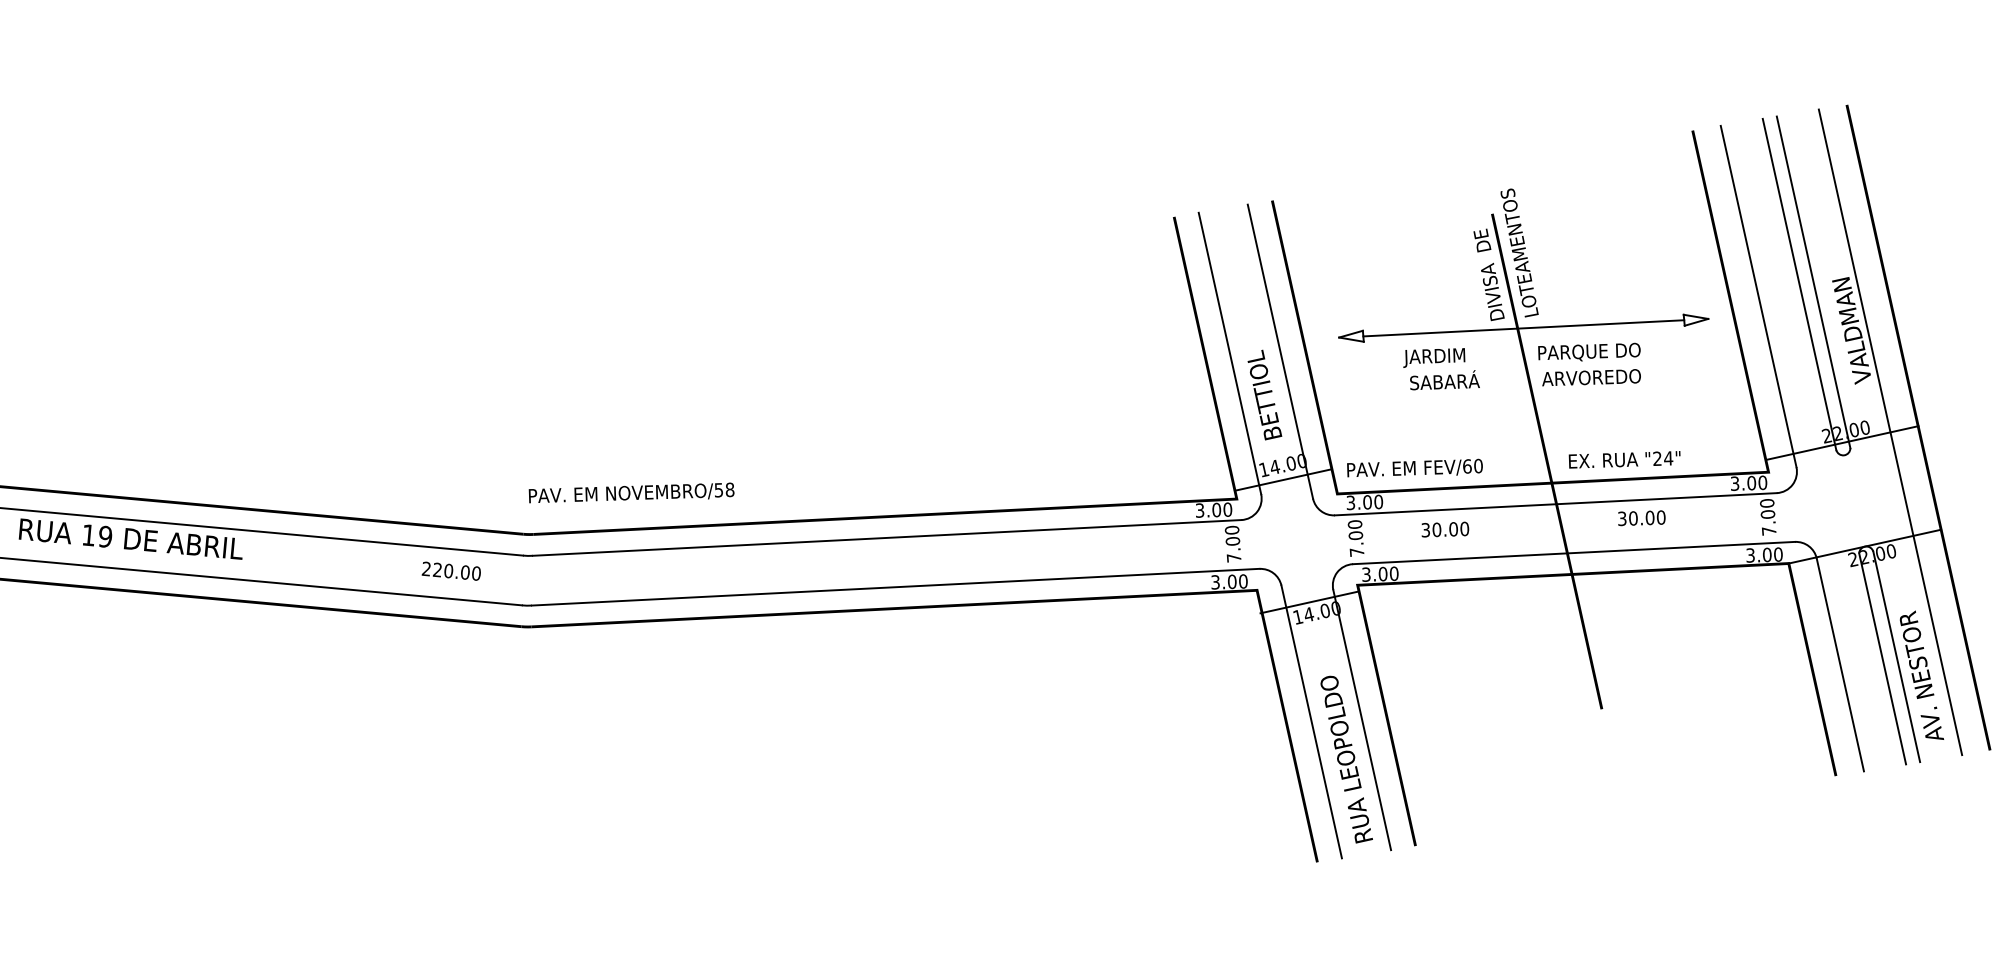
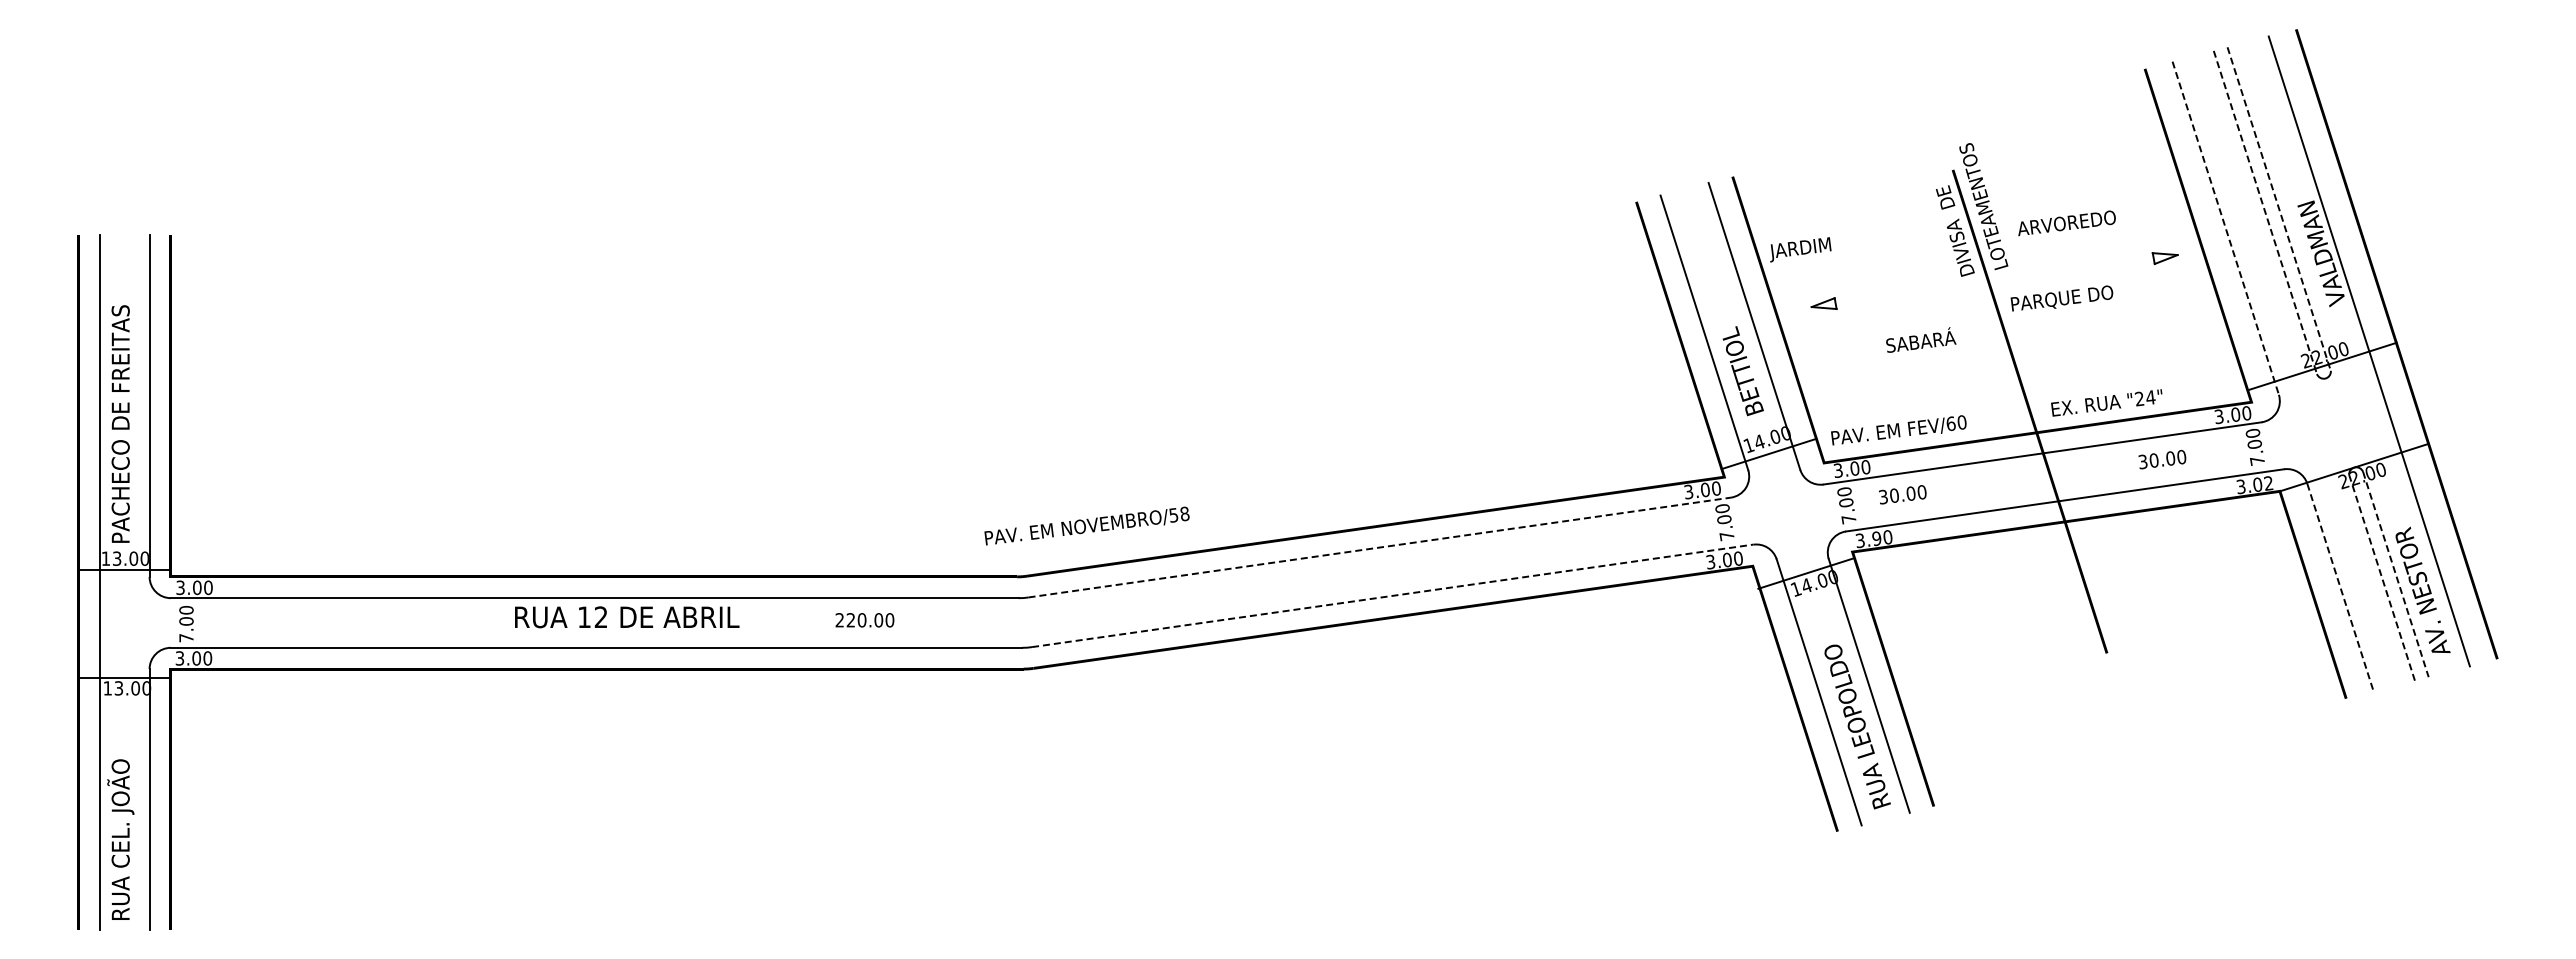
line: (1813, 282) -> (2279, 209), solid -> dashed
line: (1799, 284) -> (2265, 212), solid -> dashed
line: (1758, 296) -> (2225, 228), solid -> dashed
line: (1523, 327) -> (1994, 280), removed
text: (1434, 357) -> (1800, 249), moved
text: (1591, 378) -> (2066, 223), moved
text: (631, 492) -> (1086, 525), moved
text: (1641, 518) -> (2162, 459), moved
text: (1445, 529) -> (1902, 494), moved
text: (104, 536) -> (600, 617), 19 -> 12
line: (886, 537) -> (1379, 547), solid -> dashed
text: (1778, 554) -> (2268, 483), 3.00 -> 3.02
text: (451, 571) -> (864, 620), moved
text: (1382, 574) -> (1876, 539), 3.00 -> 3.90
line: (896, 586) -> (1393, 595), solid -> dashed
line: (1896, 656) -> (2395, 574), solid -> dashed
line: (1883, 659) -> (2382, 578), solid -> dashed
line: (1840, 665) -> (2340, 588), solid -> dashed

